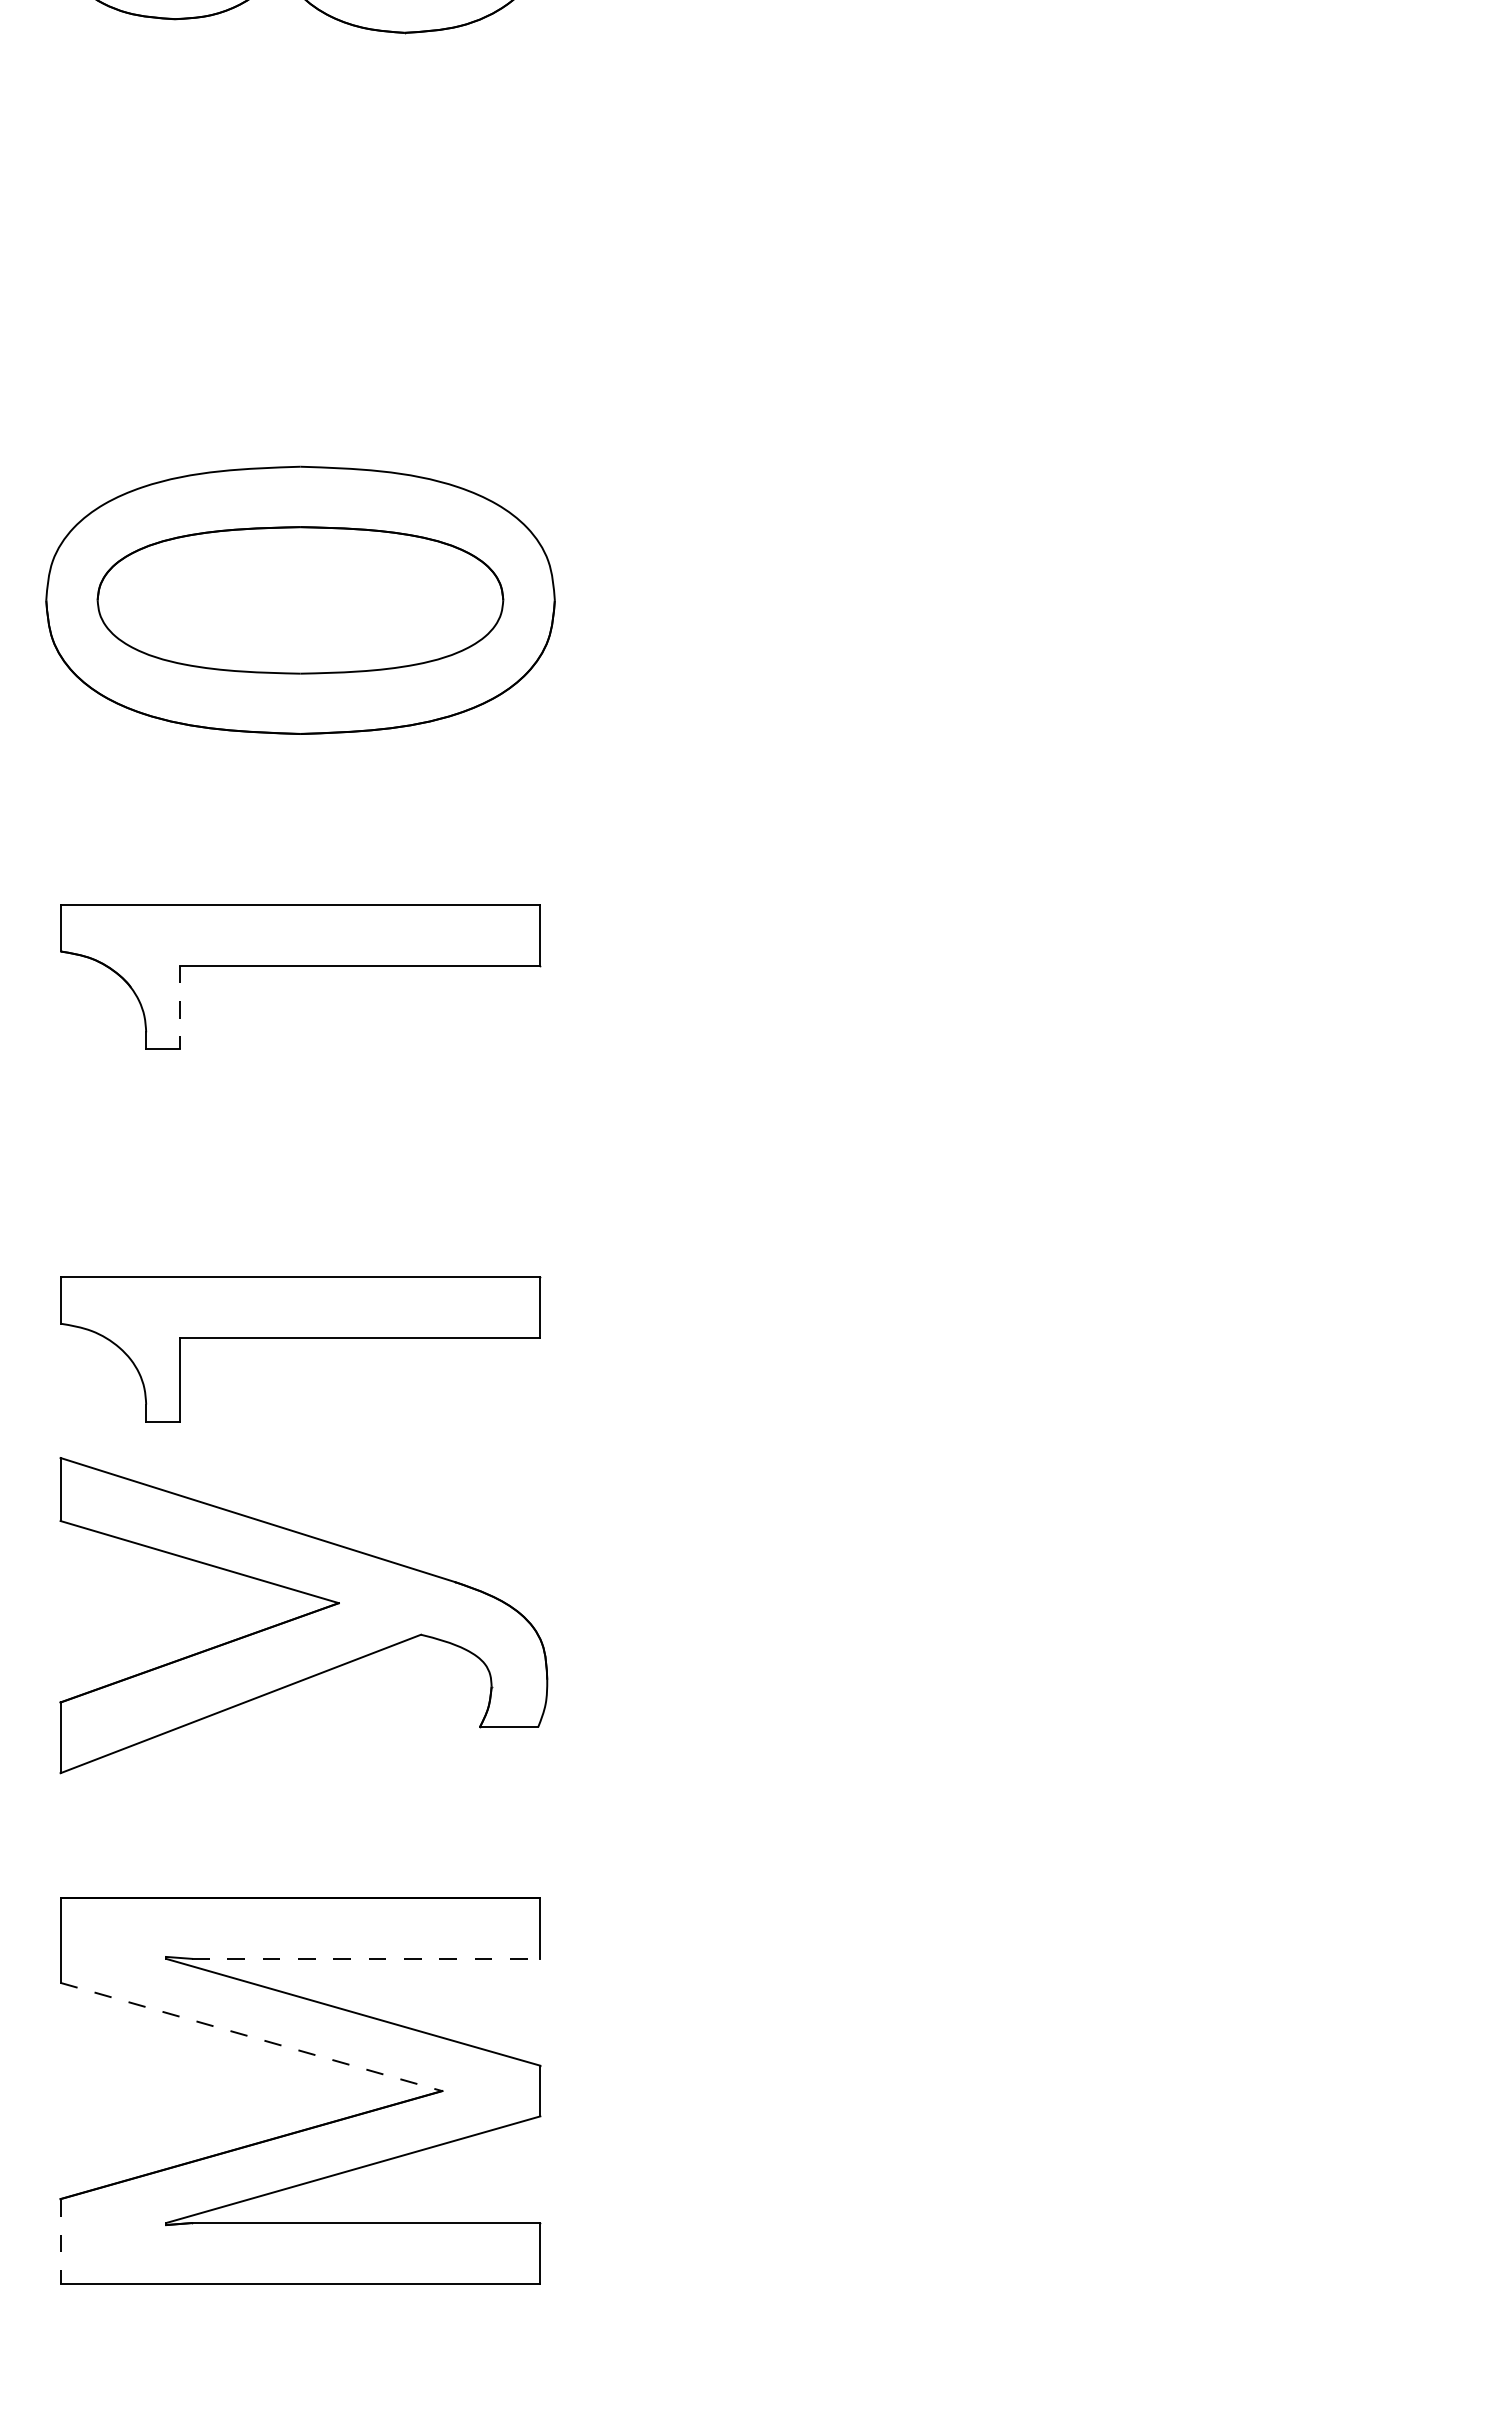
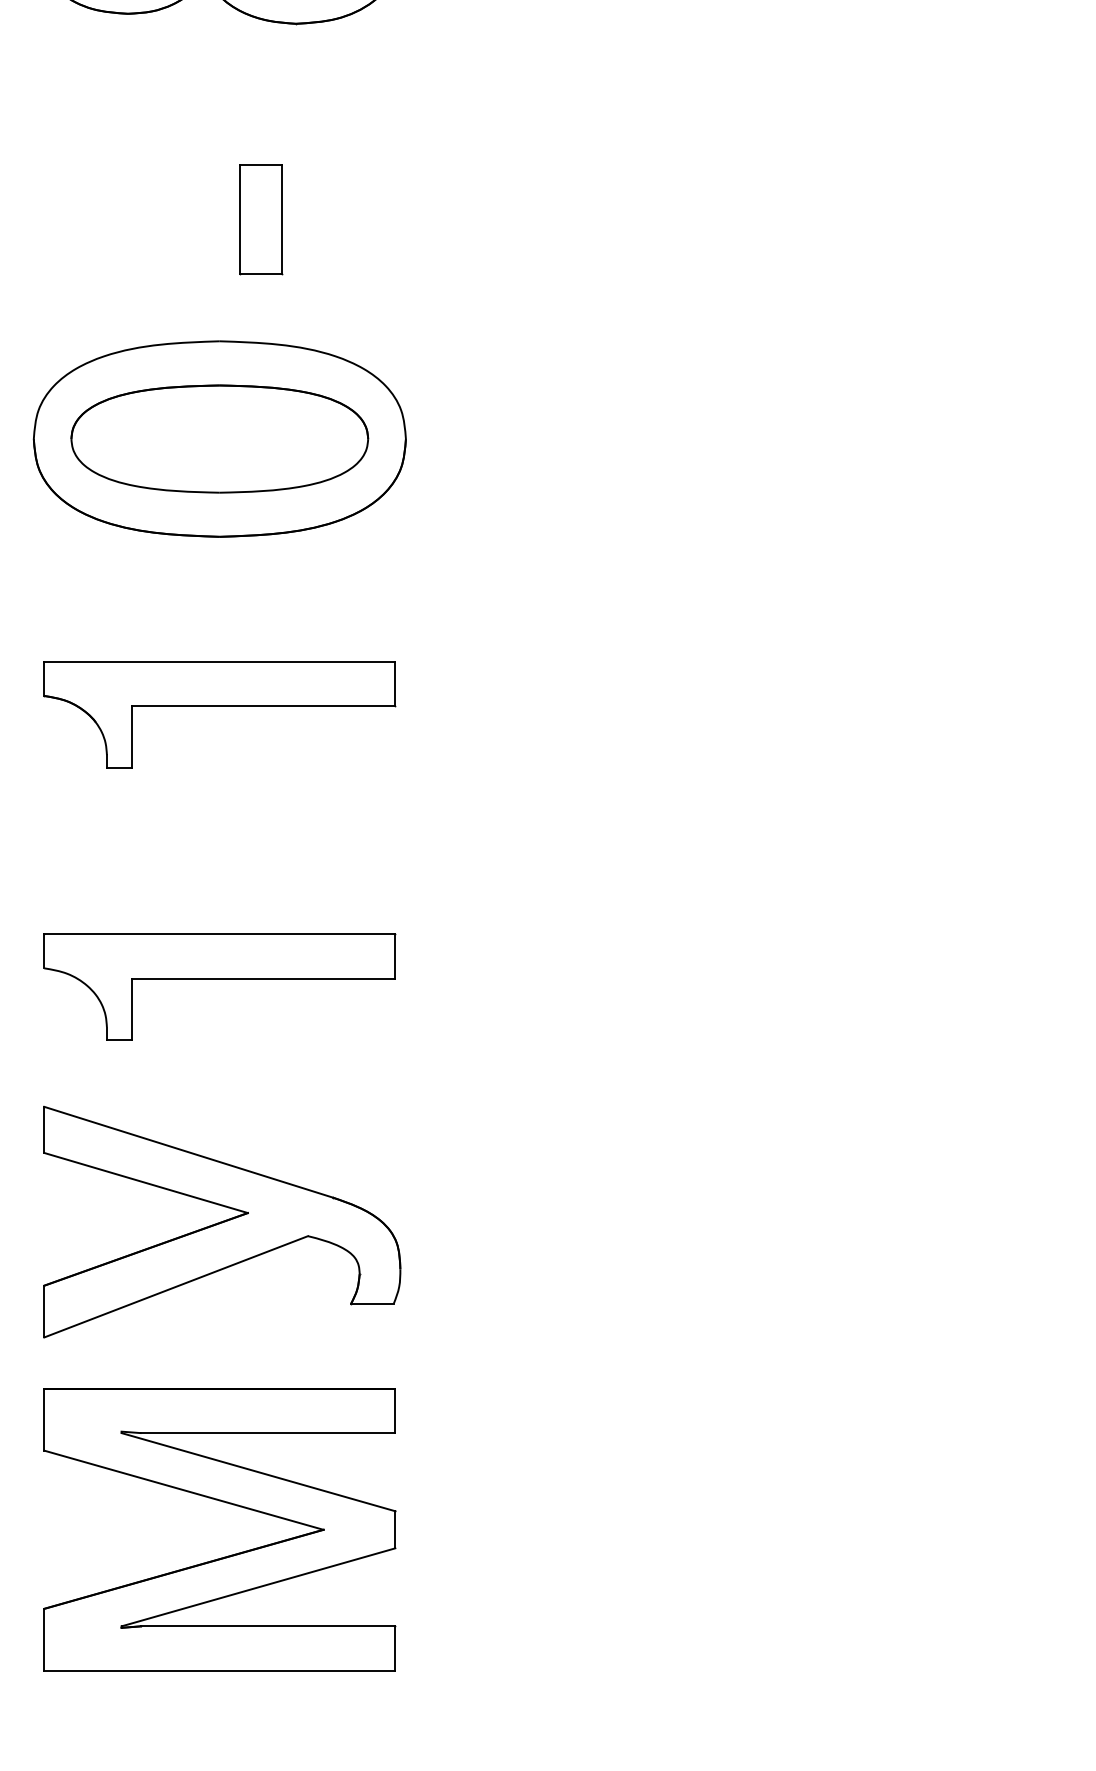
part: (357, 300) -> (261, 219), added
line: (179, 1007) -> (131, 736), dashed -> solid
part: (303, 1615) -> (222, 1222), moved
line: (366, 1958) -> (268, 1432), dashed -> solid
line: (251, 2037) -> (183, 1490), dashed -> solid
line: (60, 2242) -> (44, 1640), dashed -> solid

